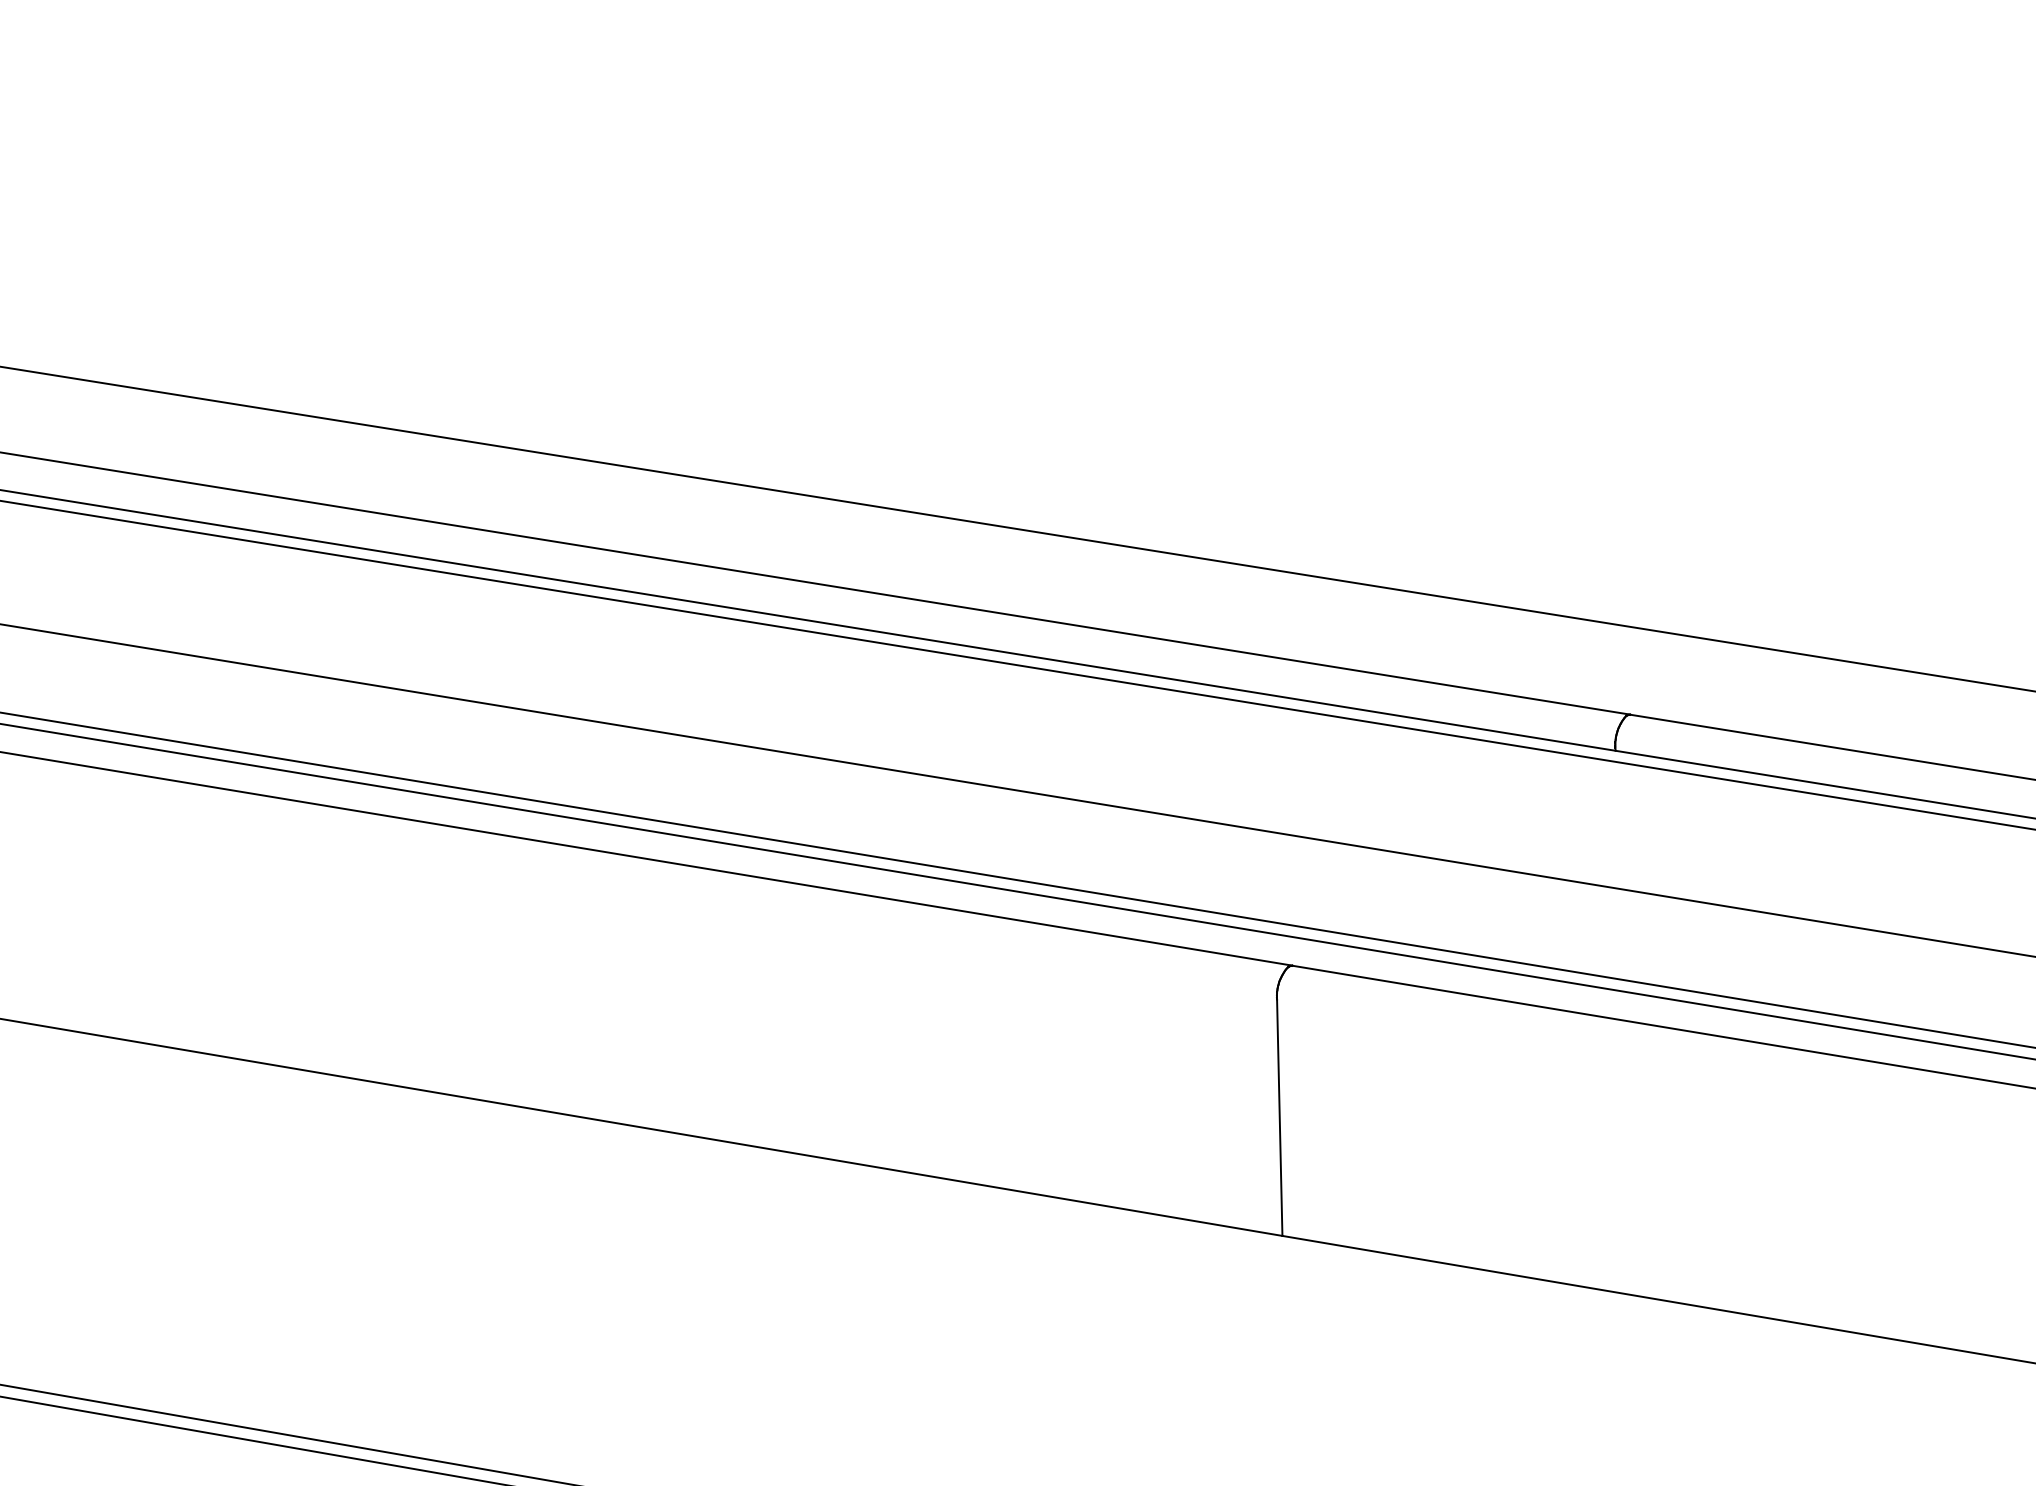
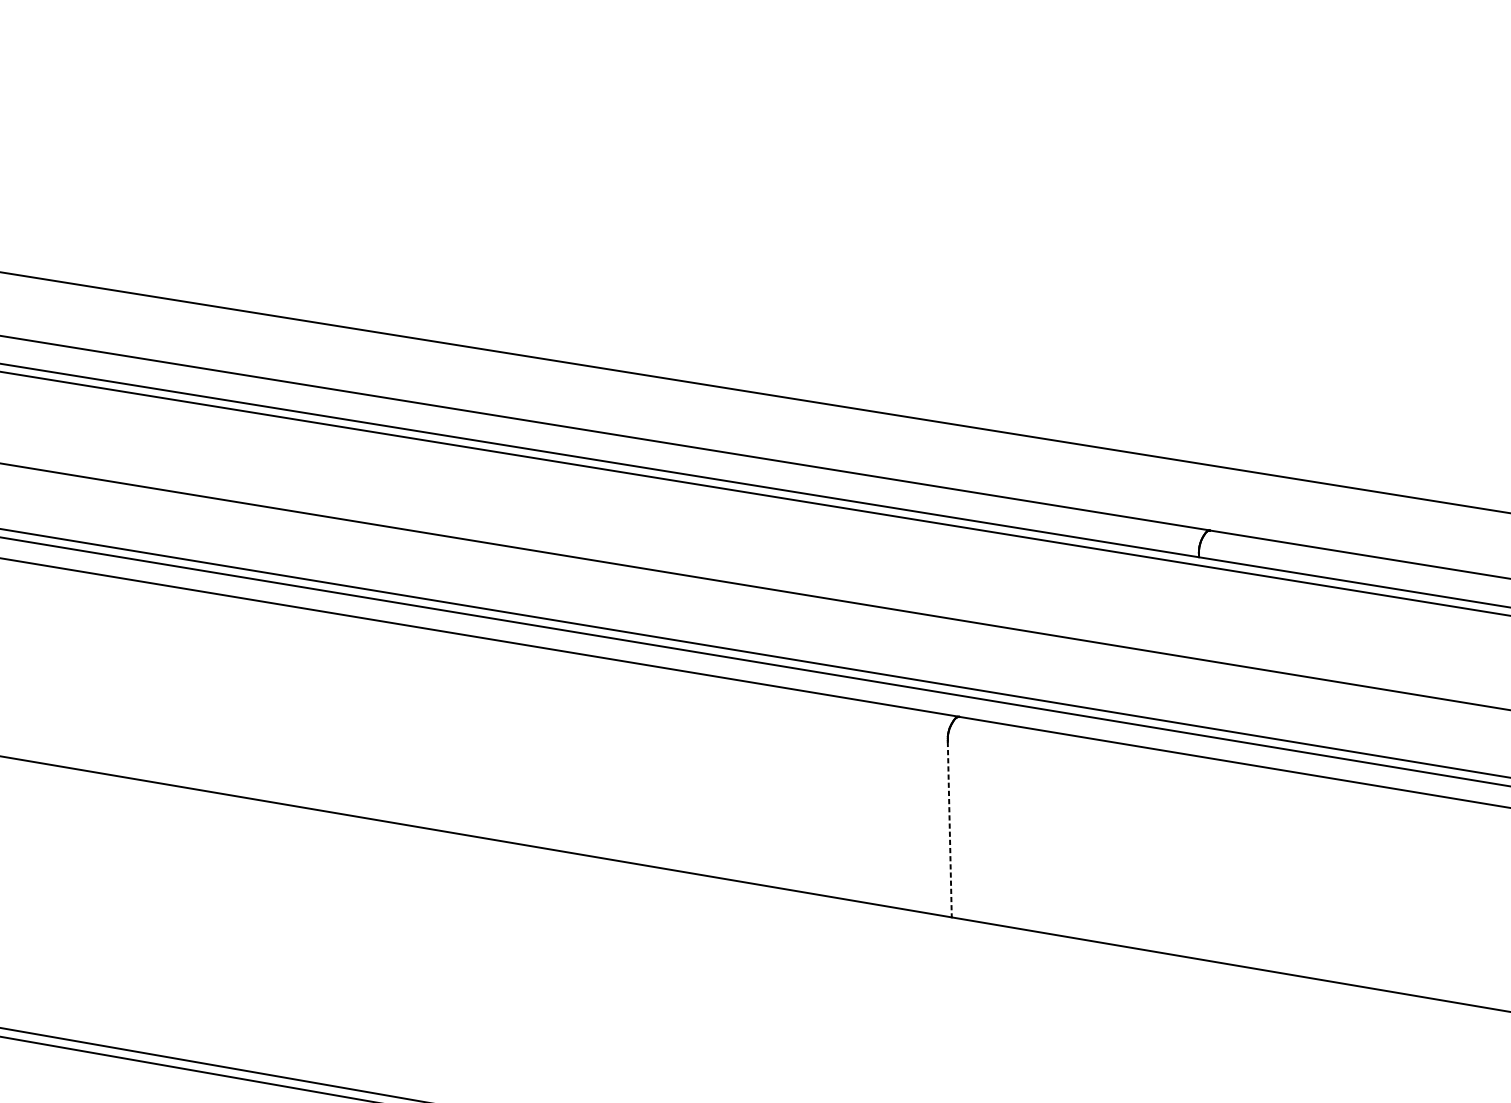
line: (1279, 1118) -> (949, 830), solid -> dashed

